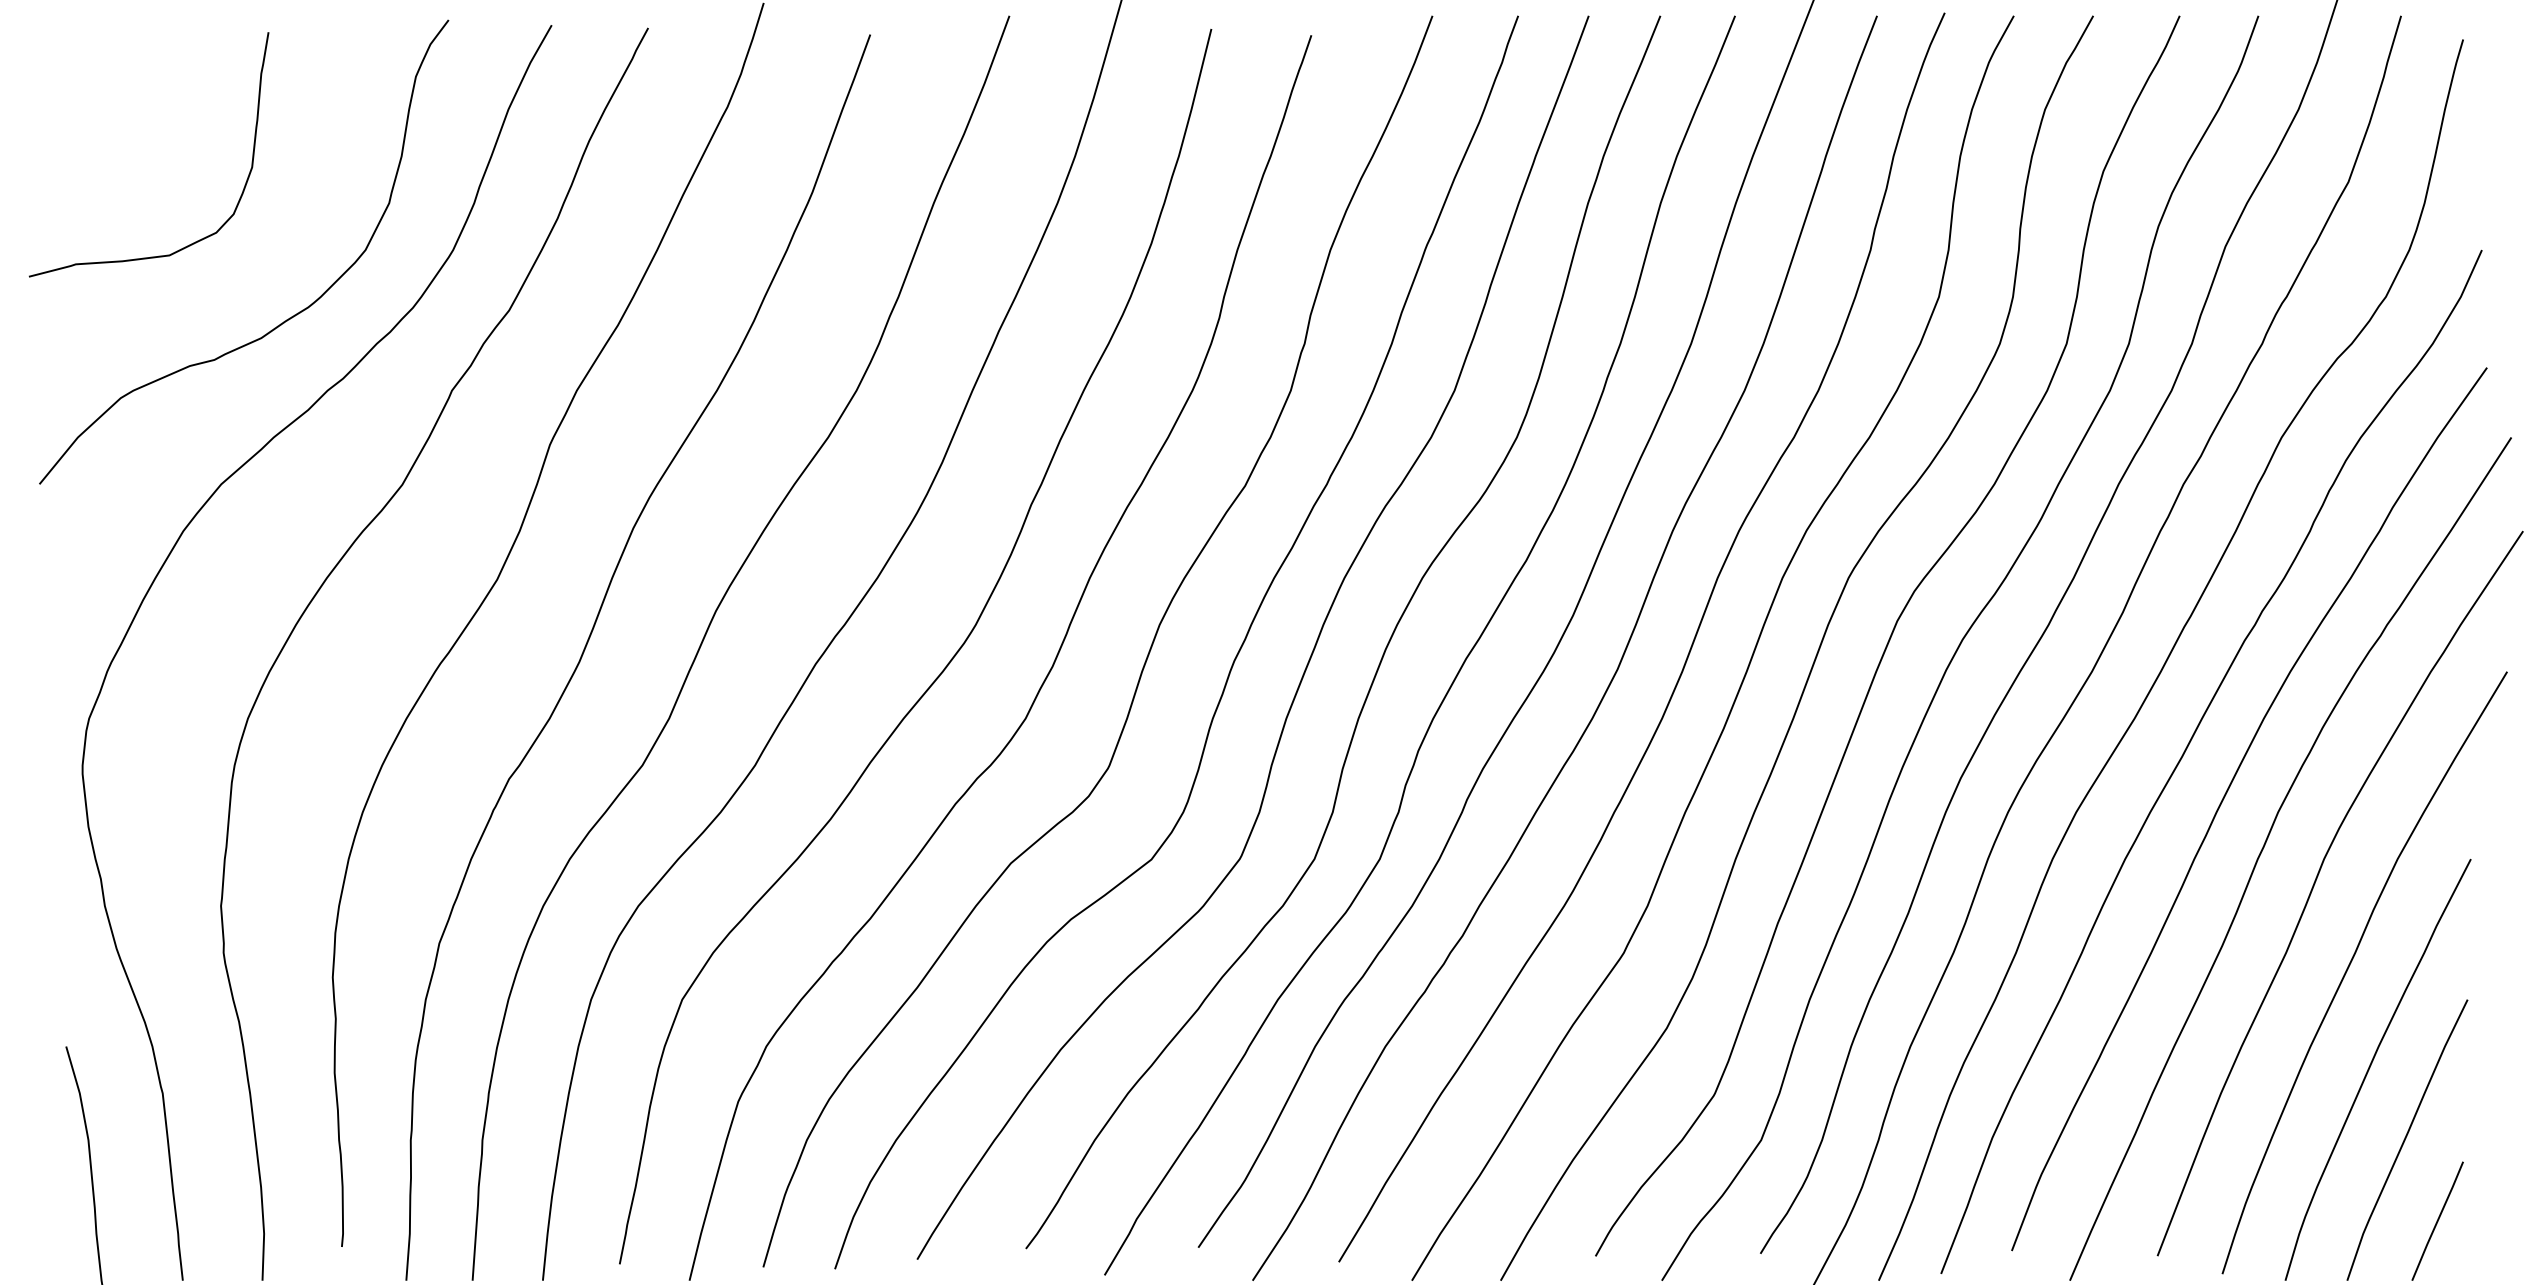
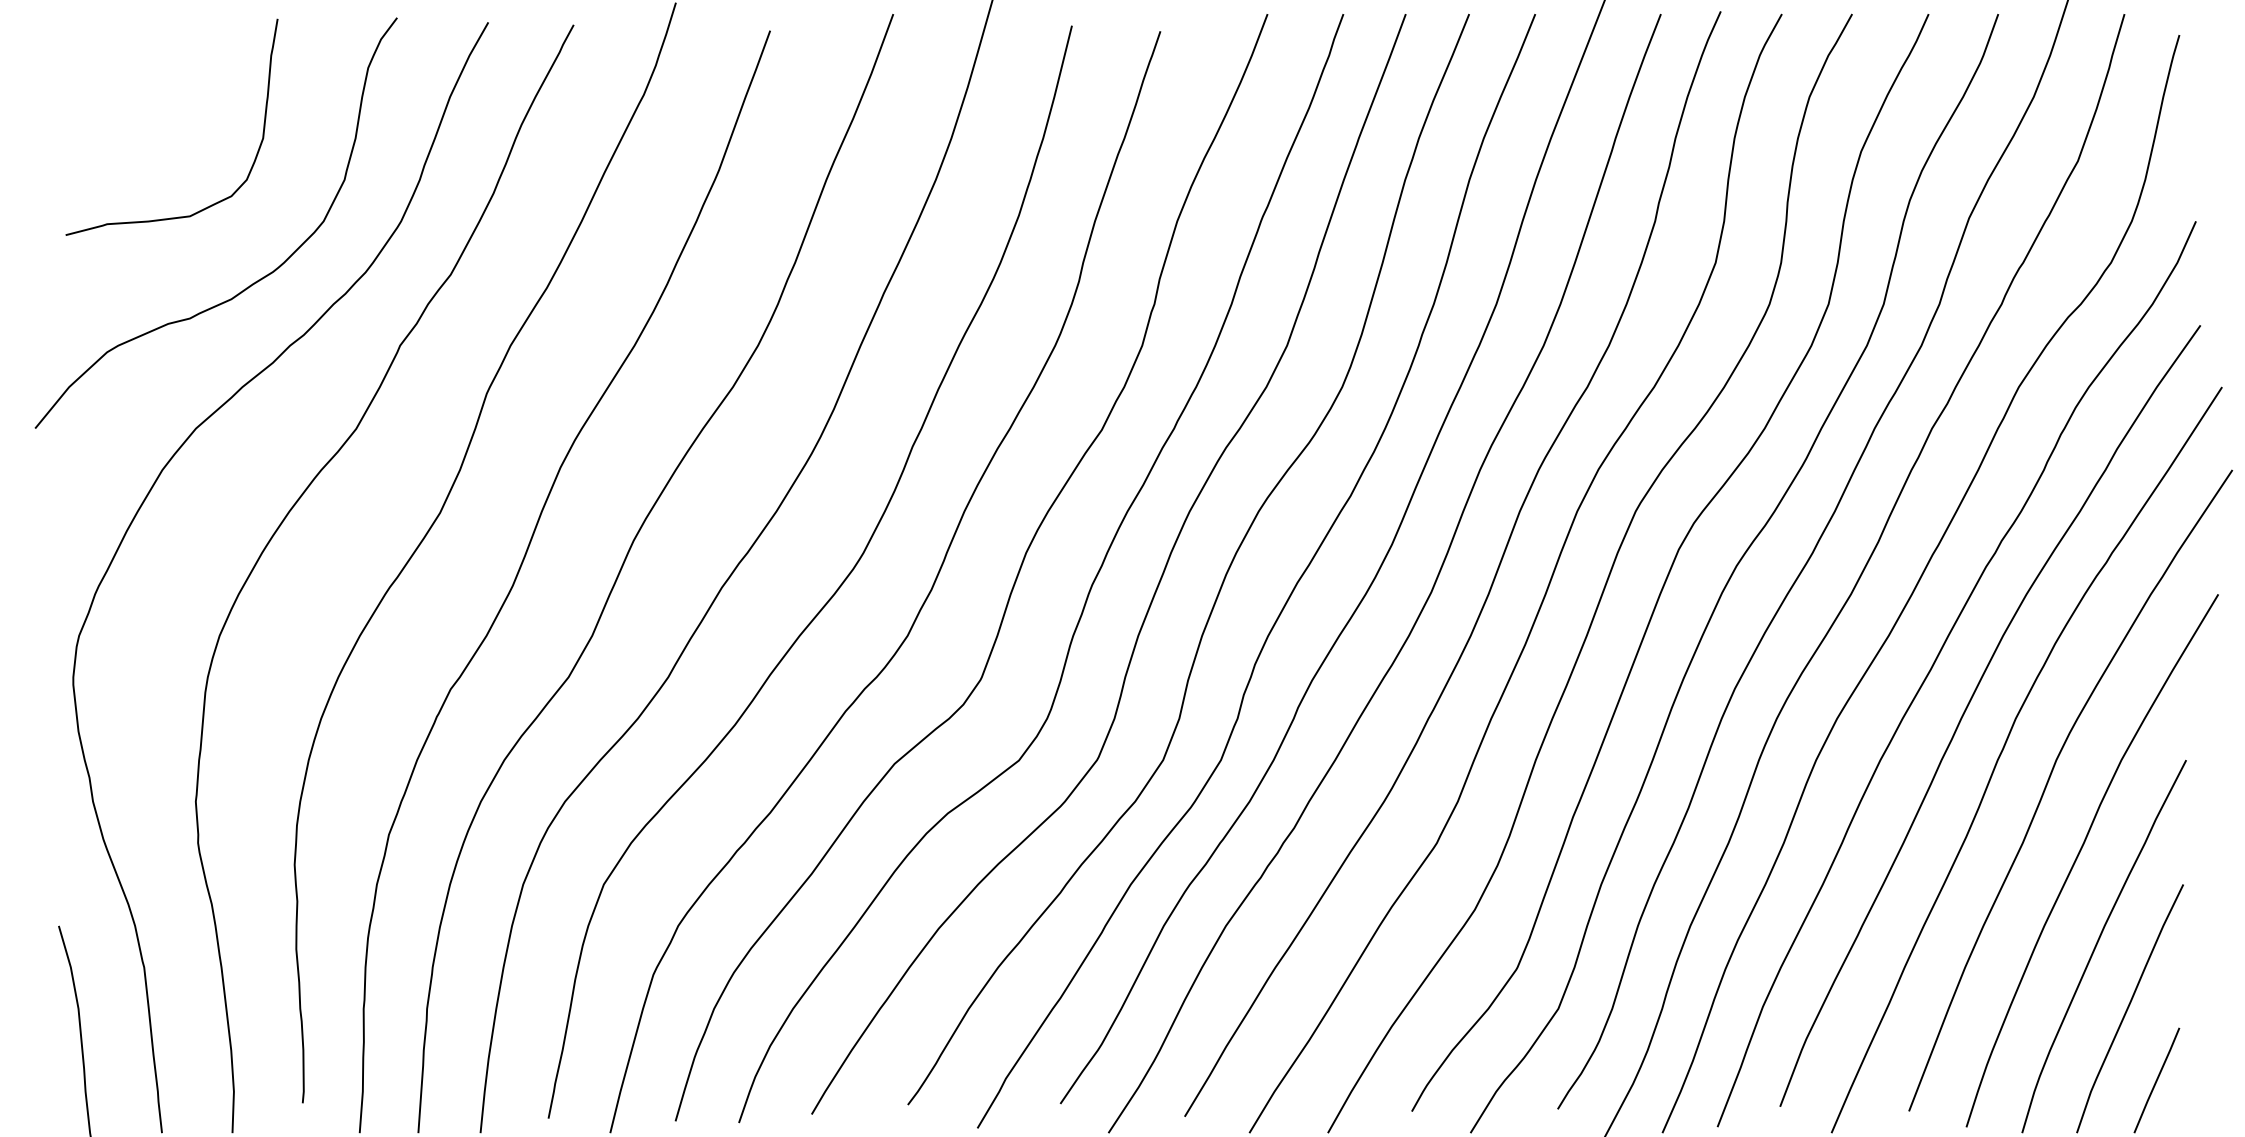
curve: (193, 242) -> (211, 204), moved

